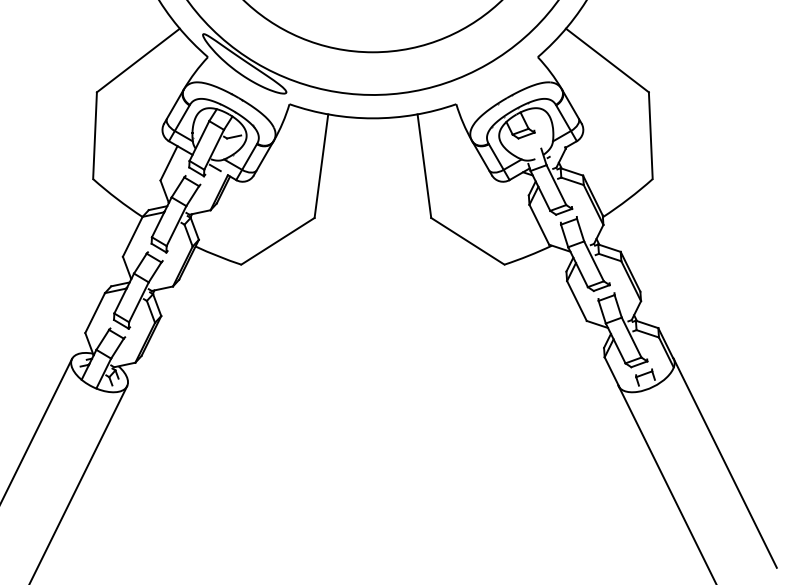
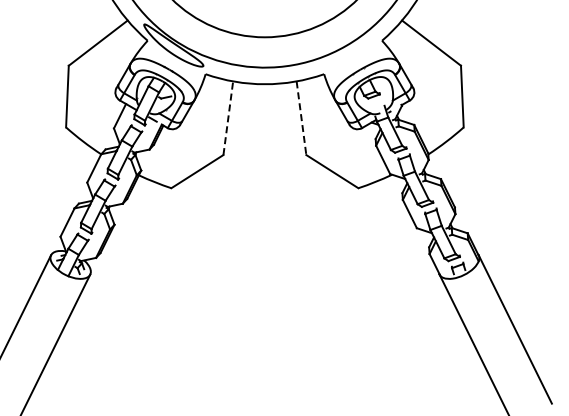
line: (321, 165) -> (228, 117), solid -> dashed
line: (424, 166) -> (301, 118), solid -> dashed

